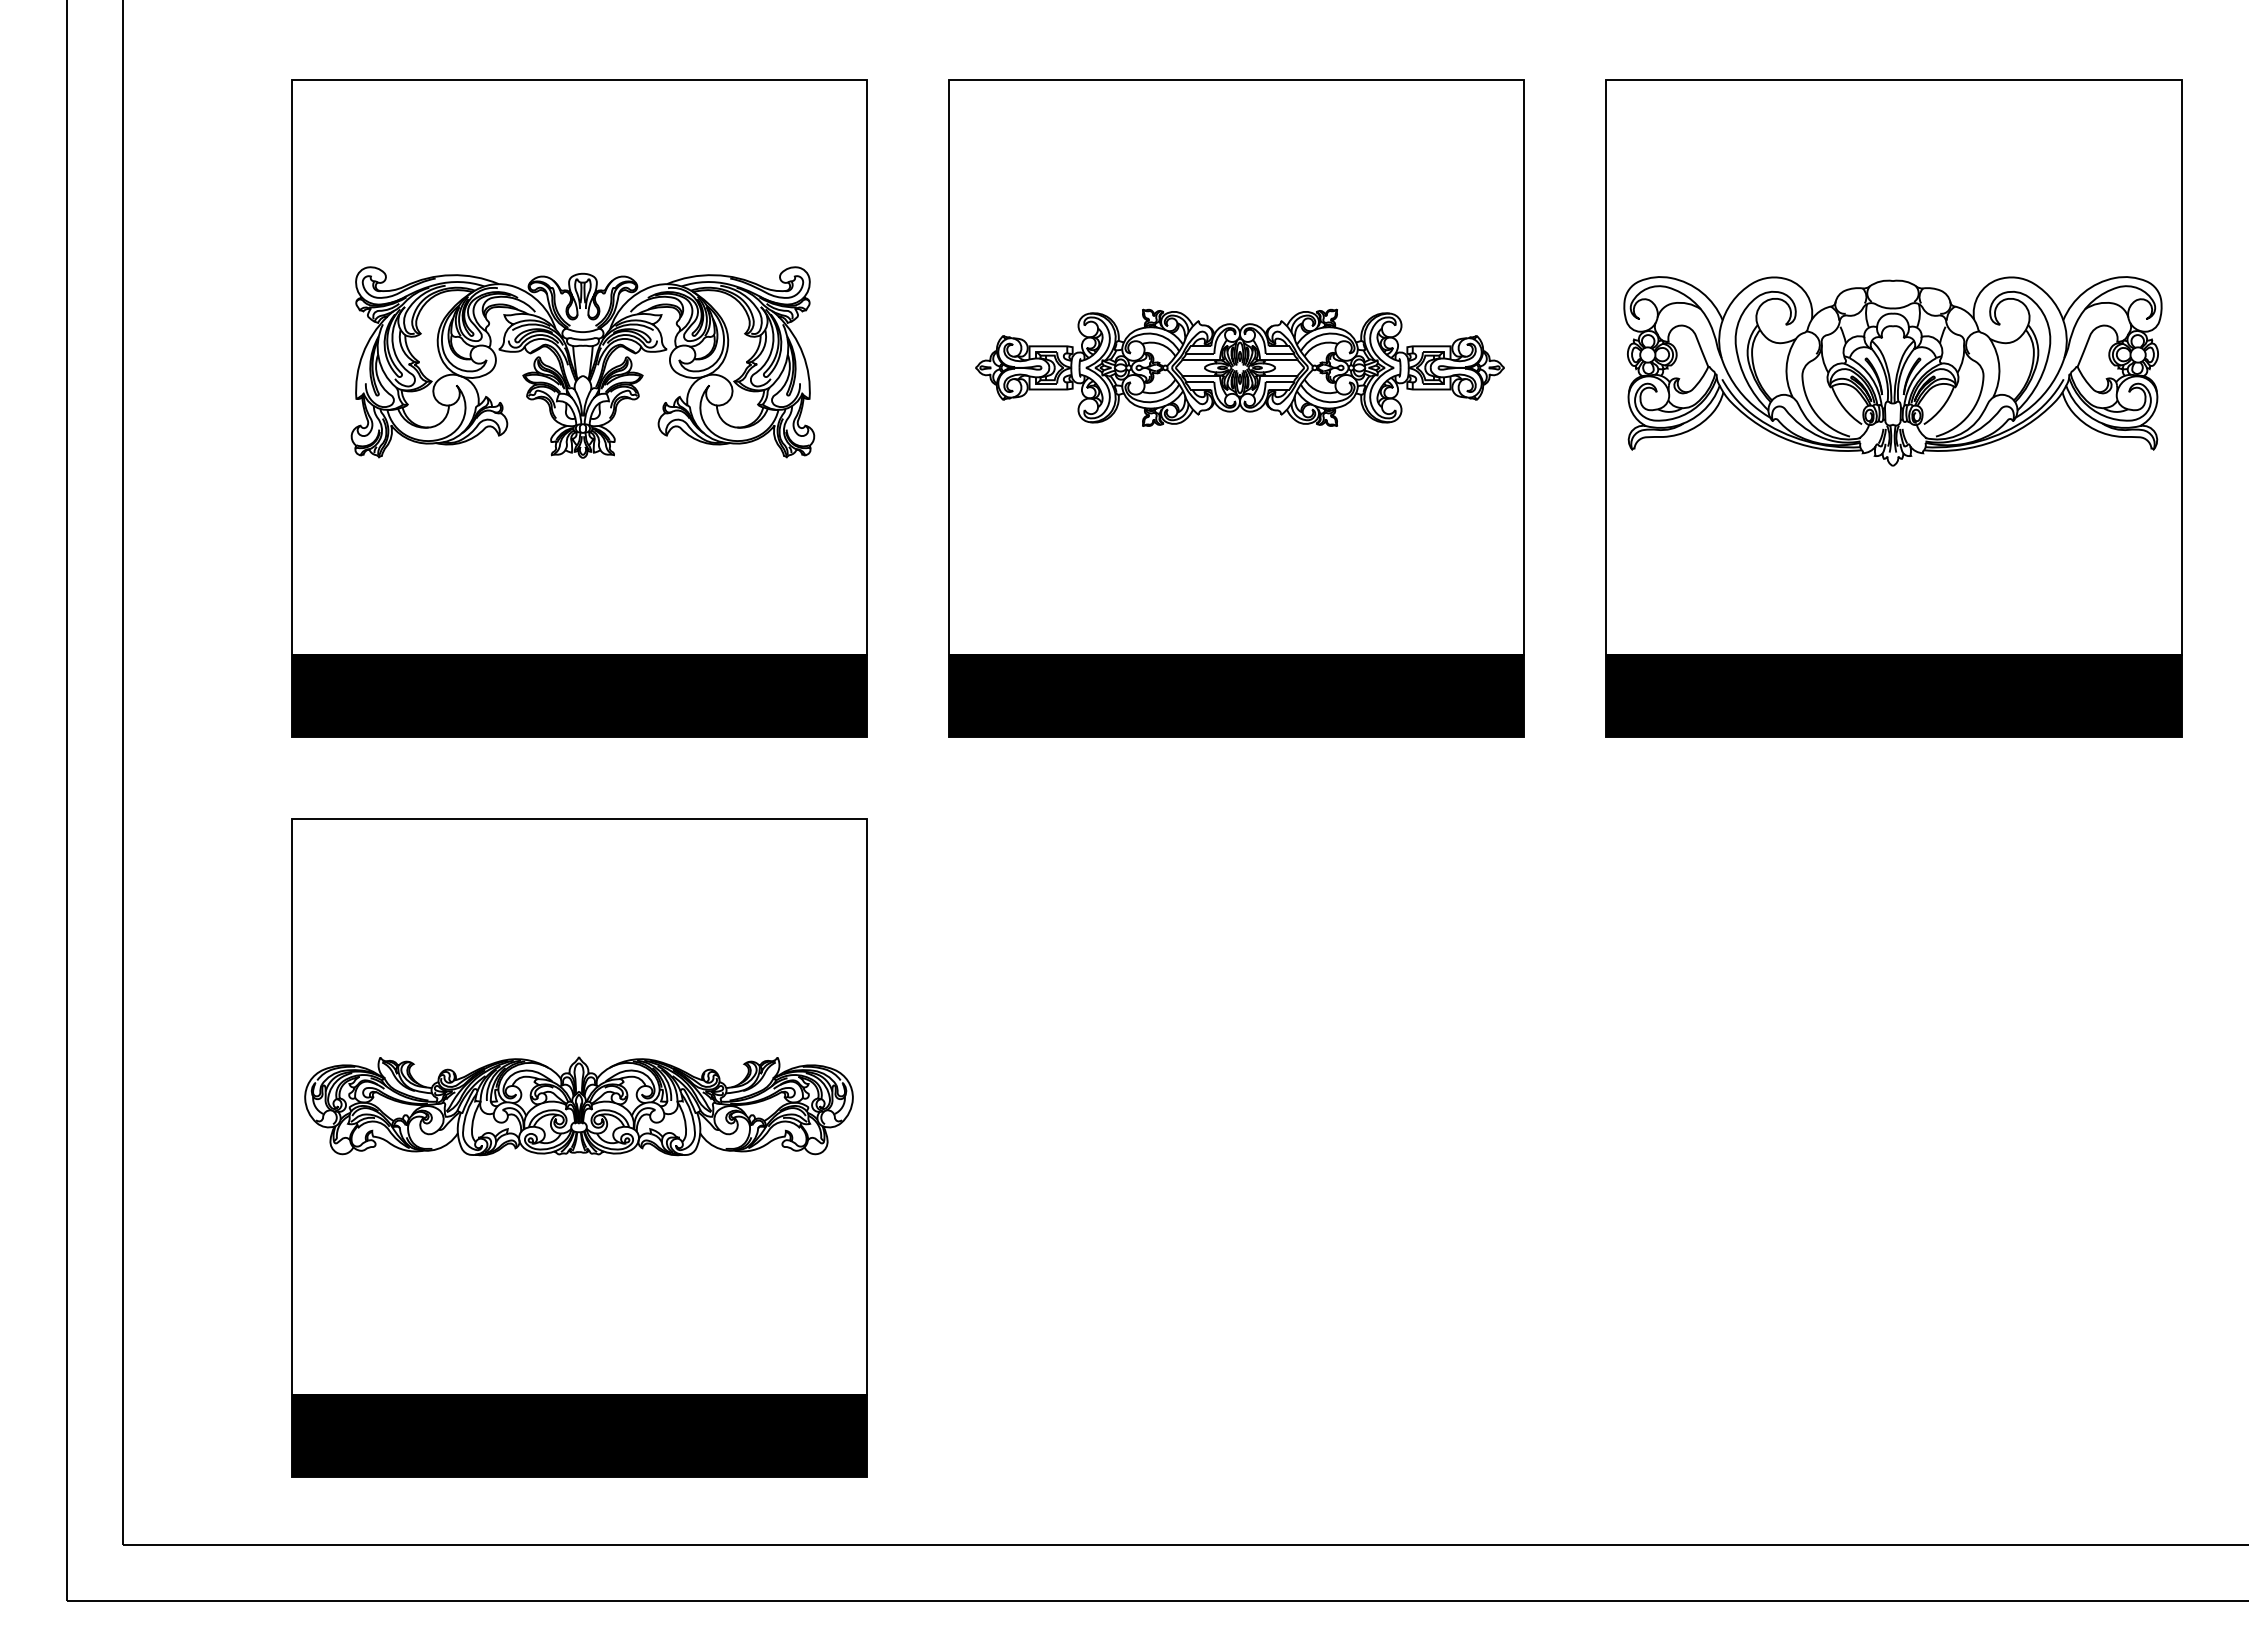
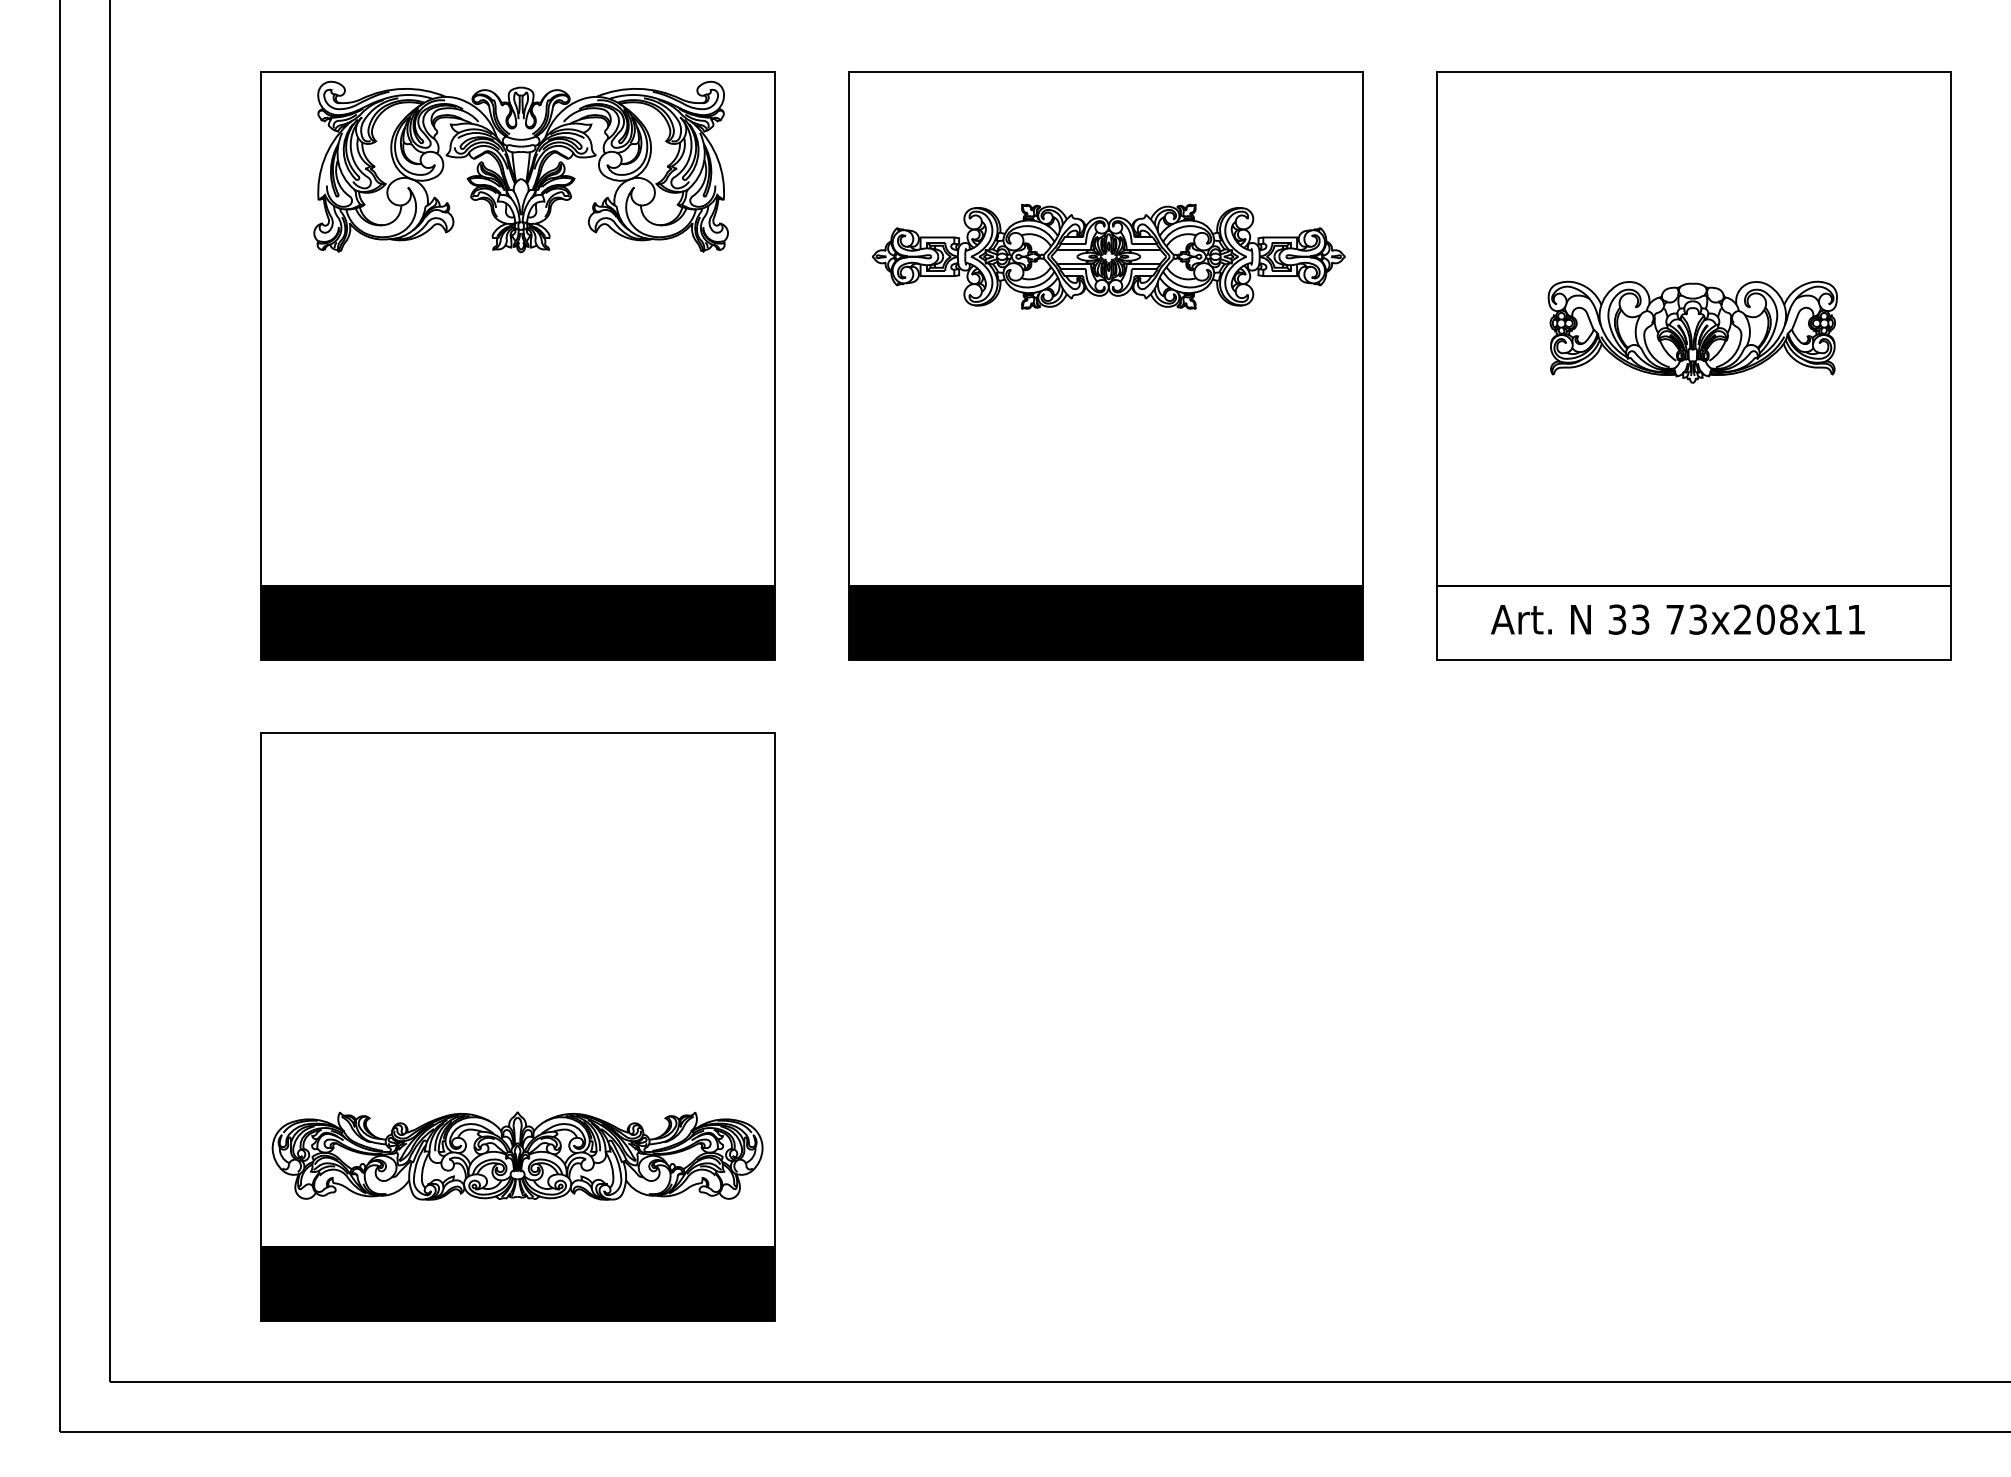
part: (582, 362) -> (520, 166), moved
part: (1239, 367) -> (1108, 256), moved
part: (1892, 371) -> (1692, 332), size x0.6
fill: (1893, 696) -> (1693, 623), removed
part: (578, 1106) -> (517, 1156), moved

